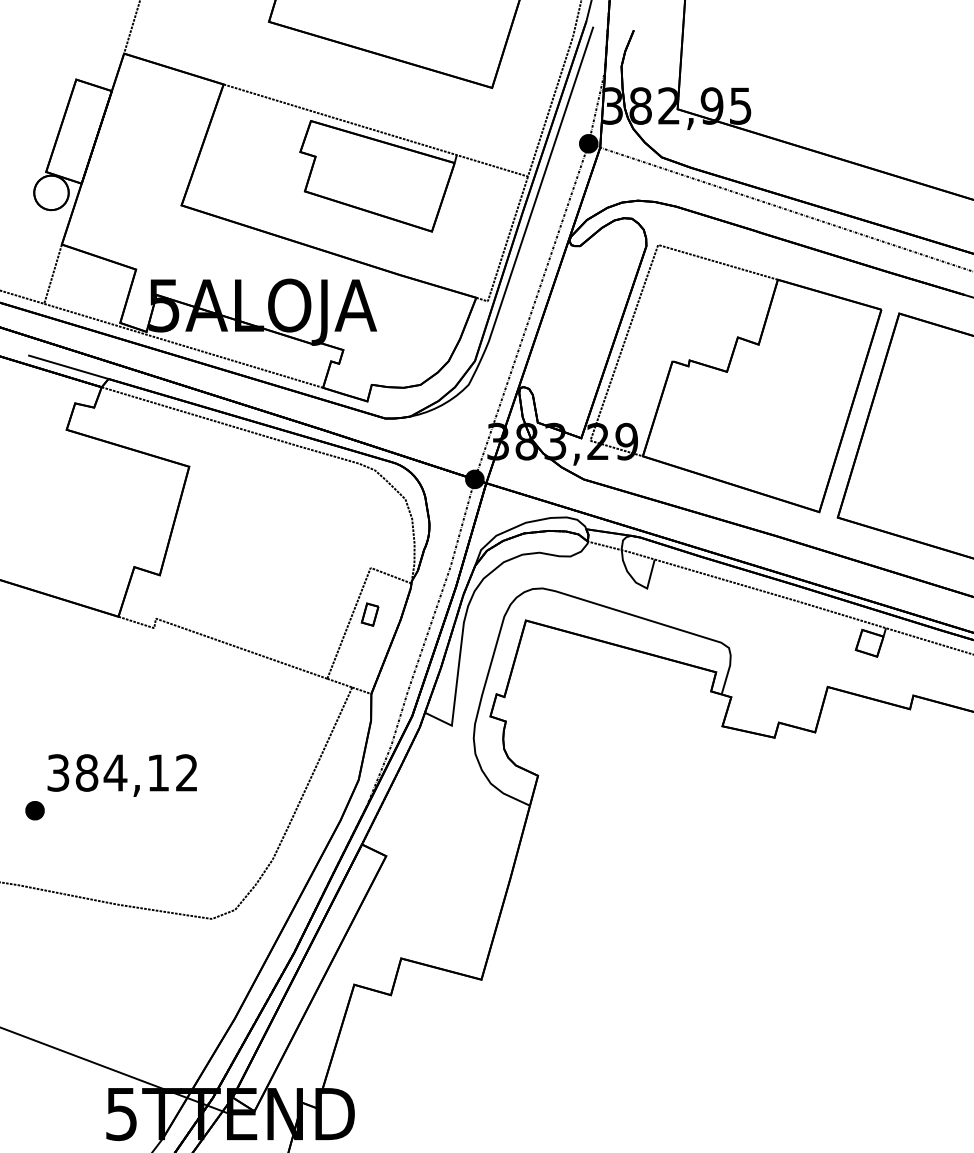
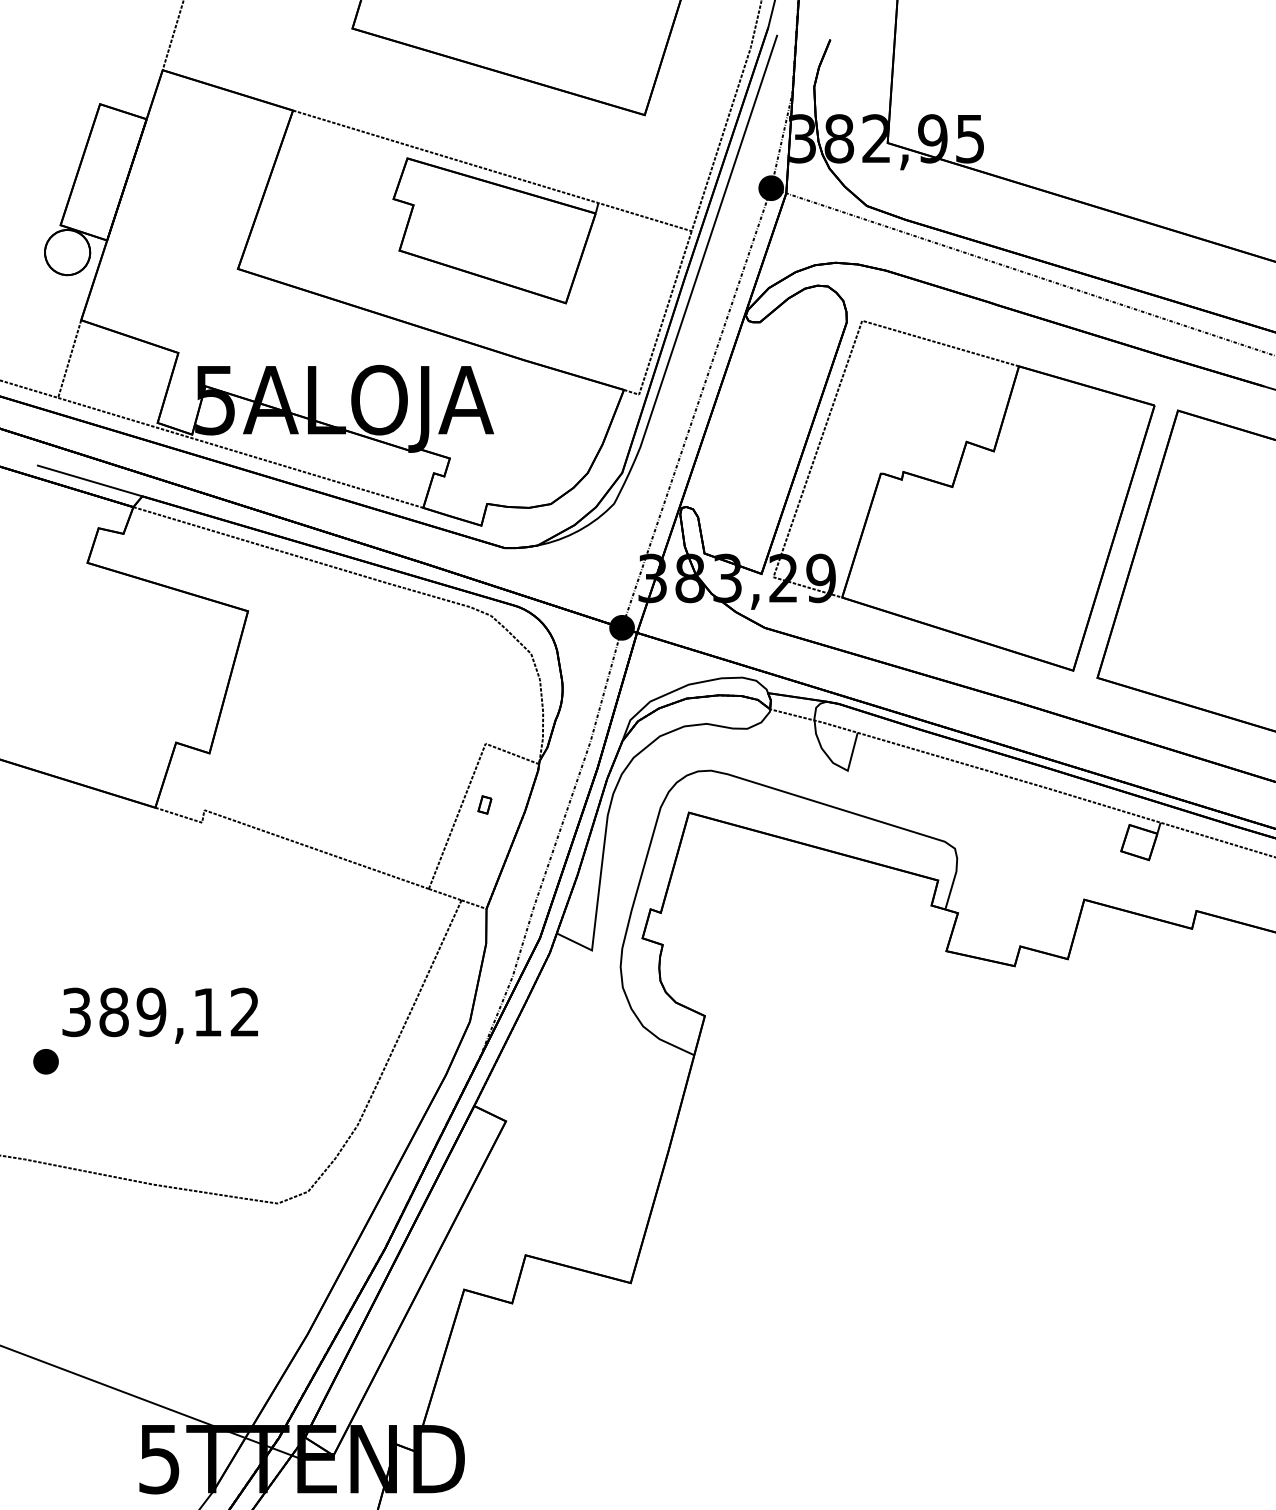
part: (369, 614) -> (484, 804), size x0.6
text: (115, 773) -> (151, 1012), 384,12 -> 389,12

